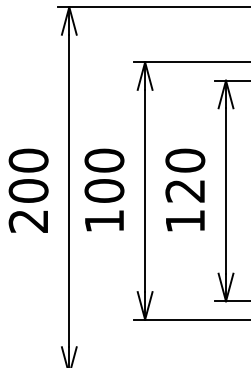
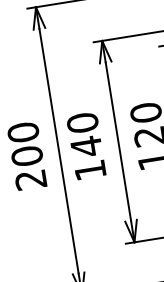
text: (104, 190) -> (86, 146), 100 -> 140

